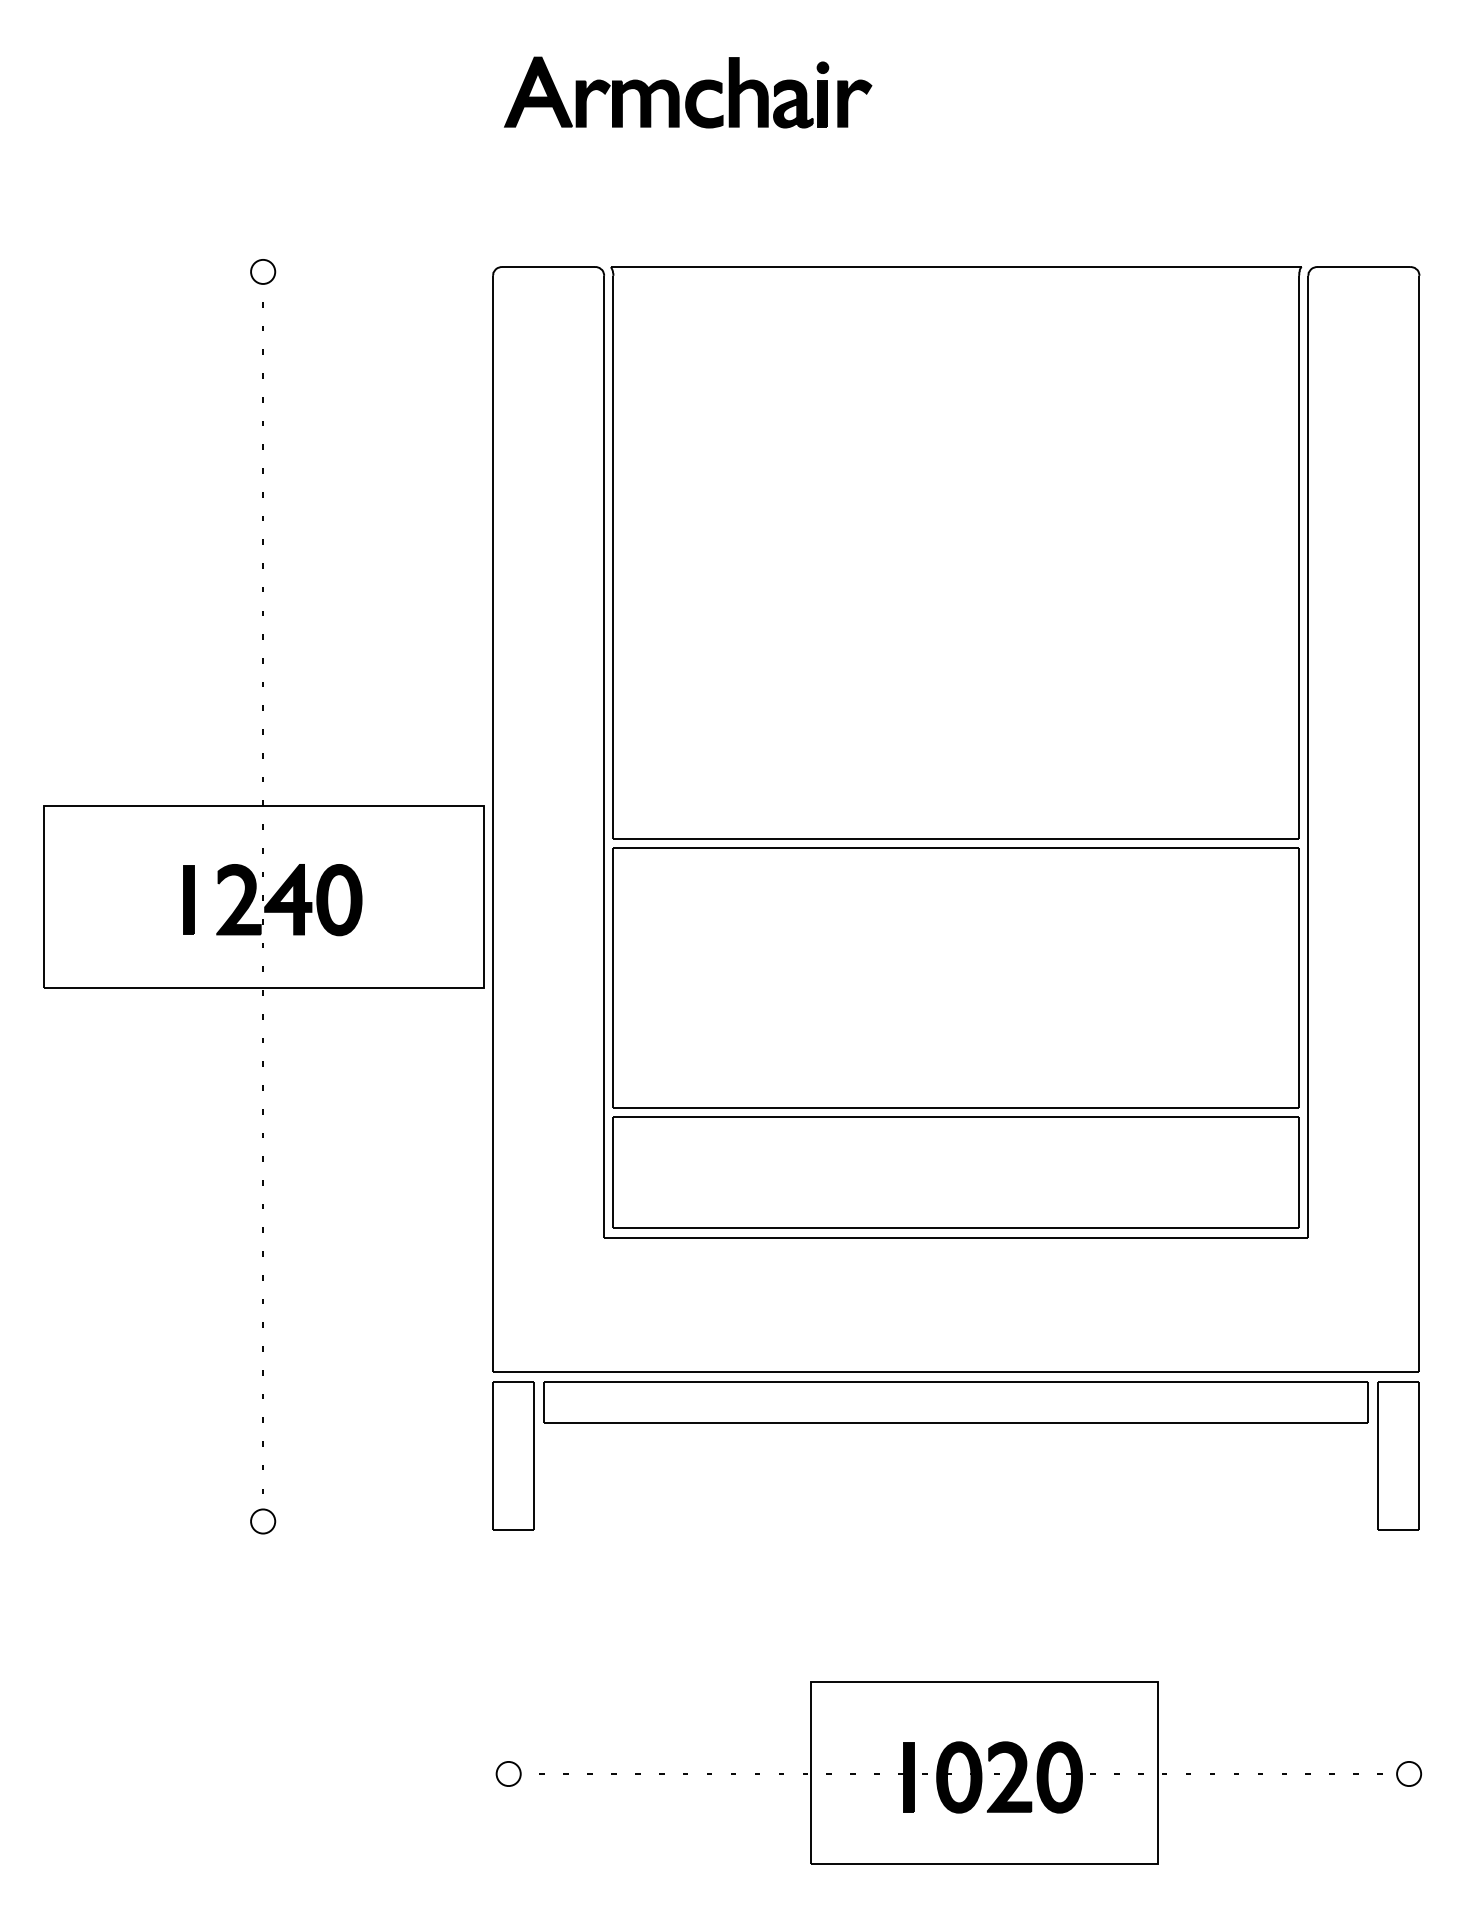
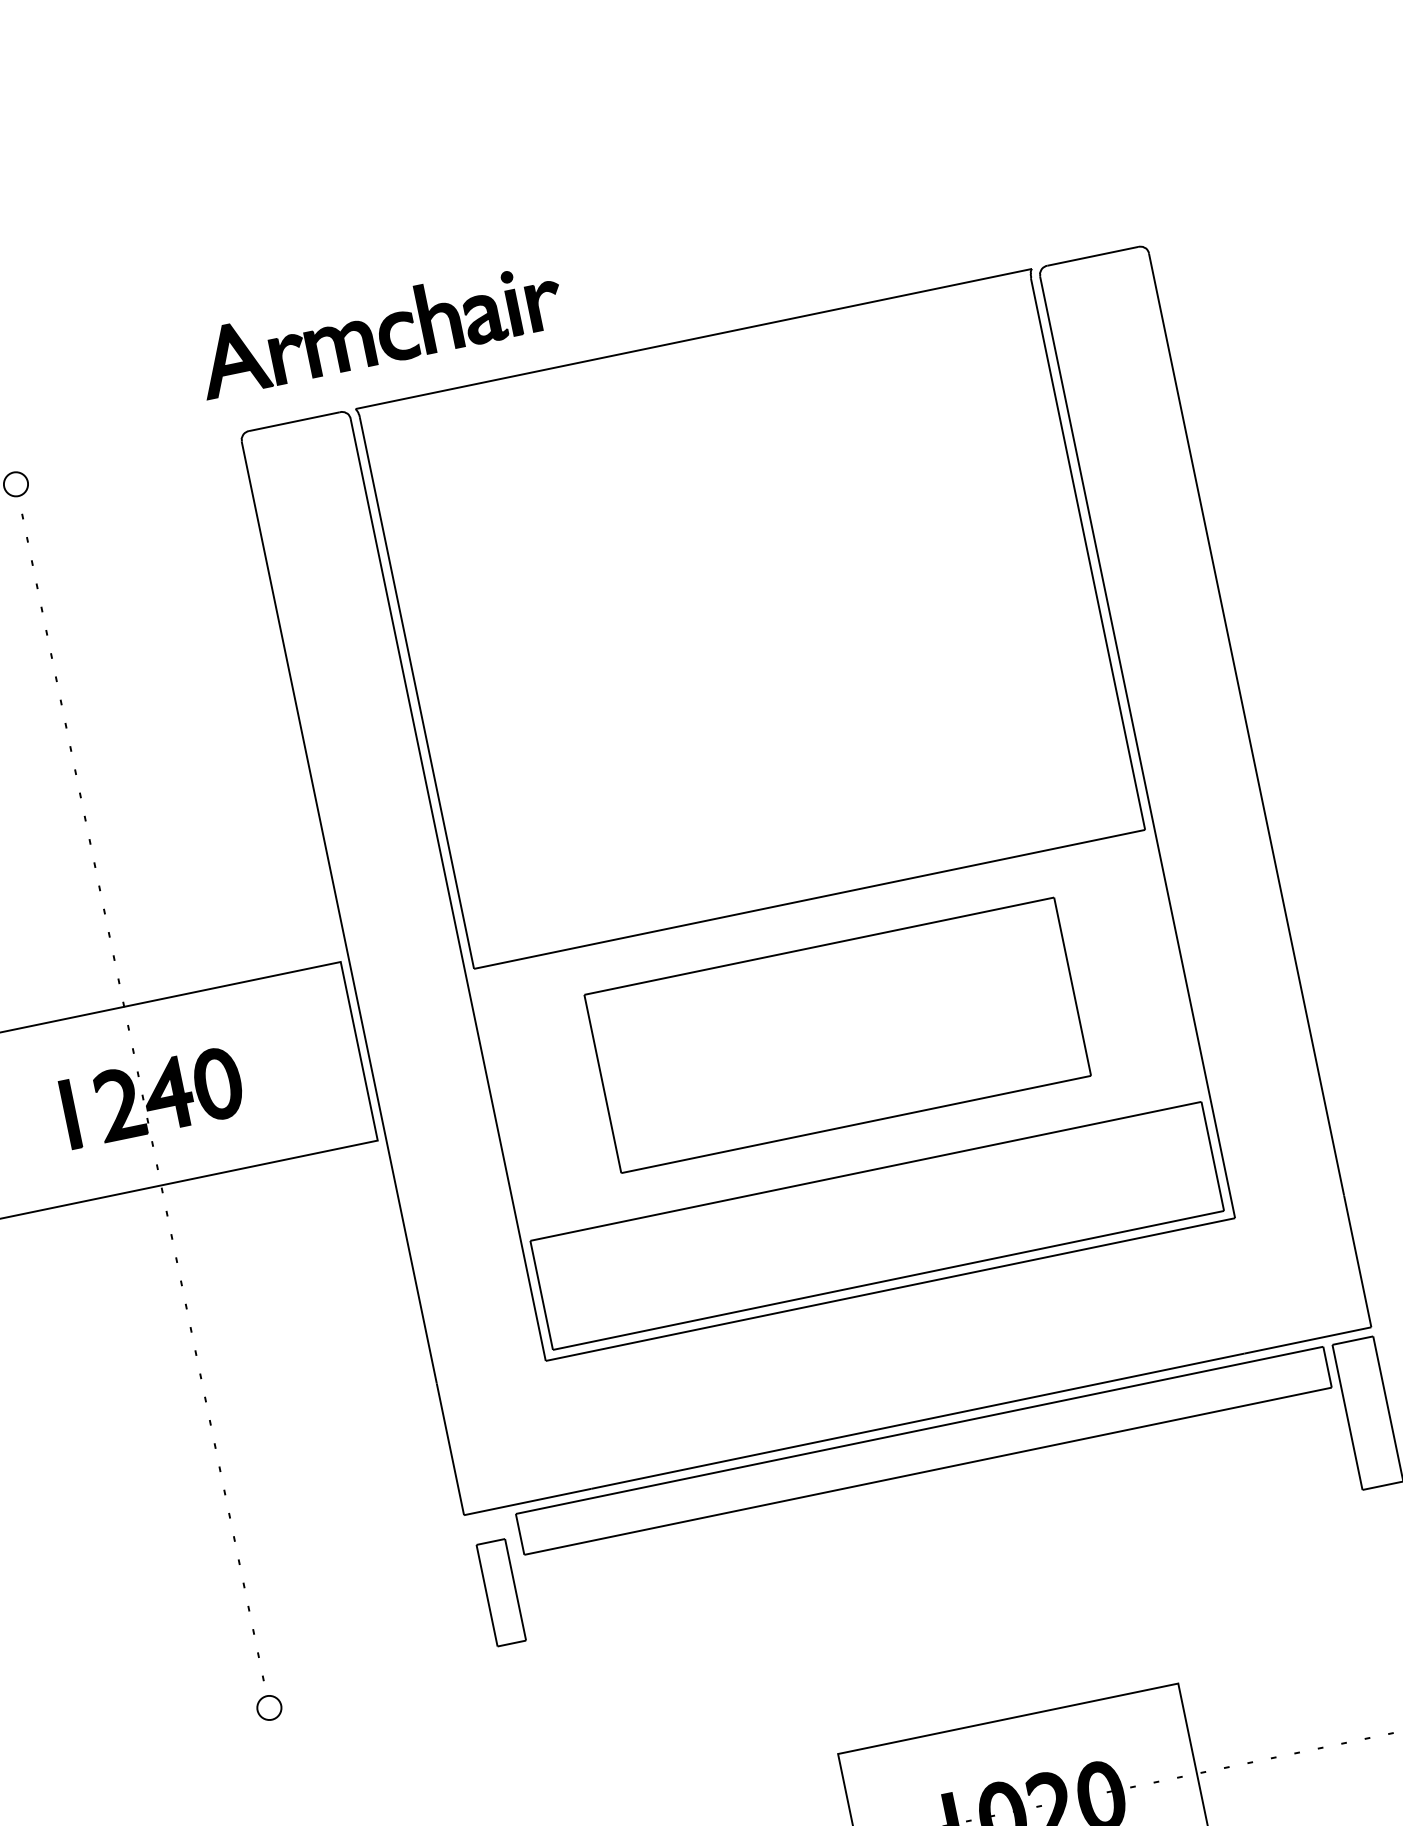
part: (688, 92) -> (380, 328), moved
part: (955, 977) -> (837, 1034), size x0.7
part: (513, 1455) -> (501, 1592), size x0.7

